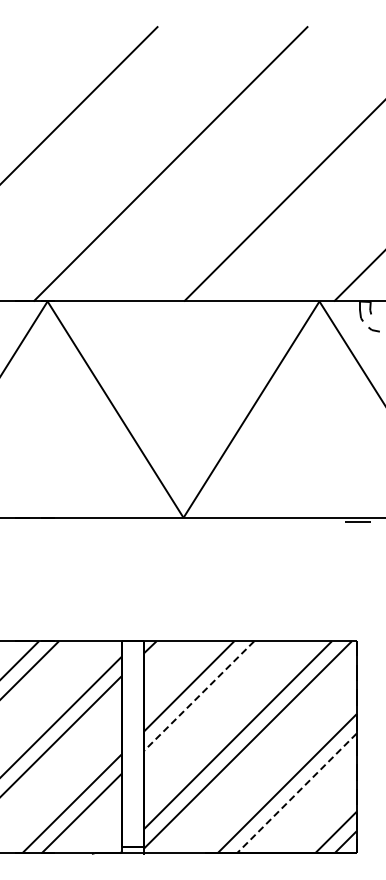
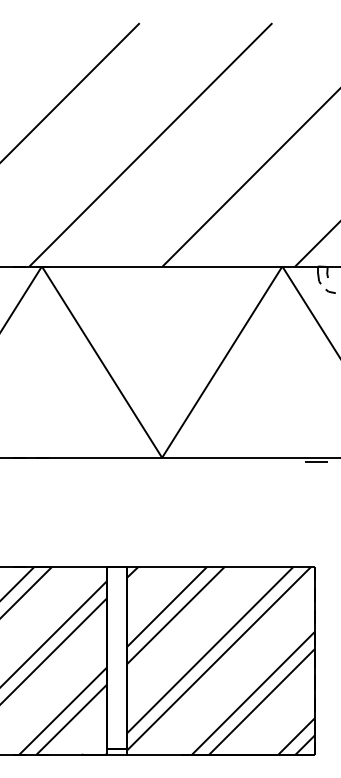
line: (199, 696) -> (176, 615), dashed -> solid
line: (296, 793) -> (262, 701), dashed -> solid

